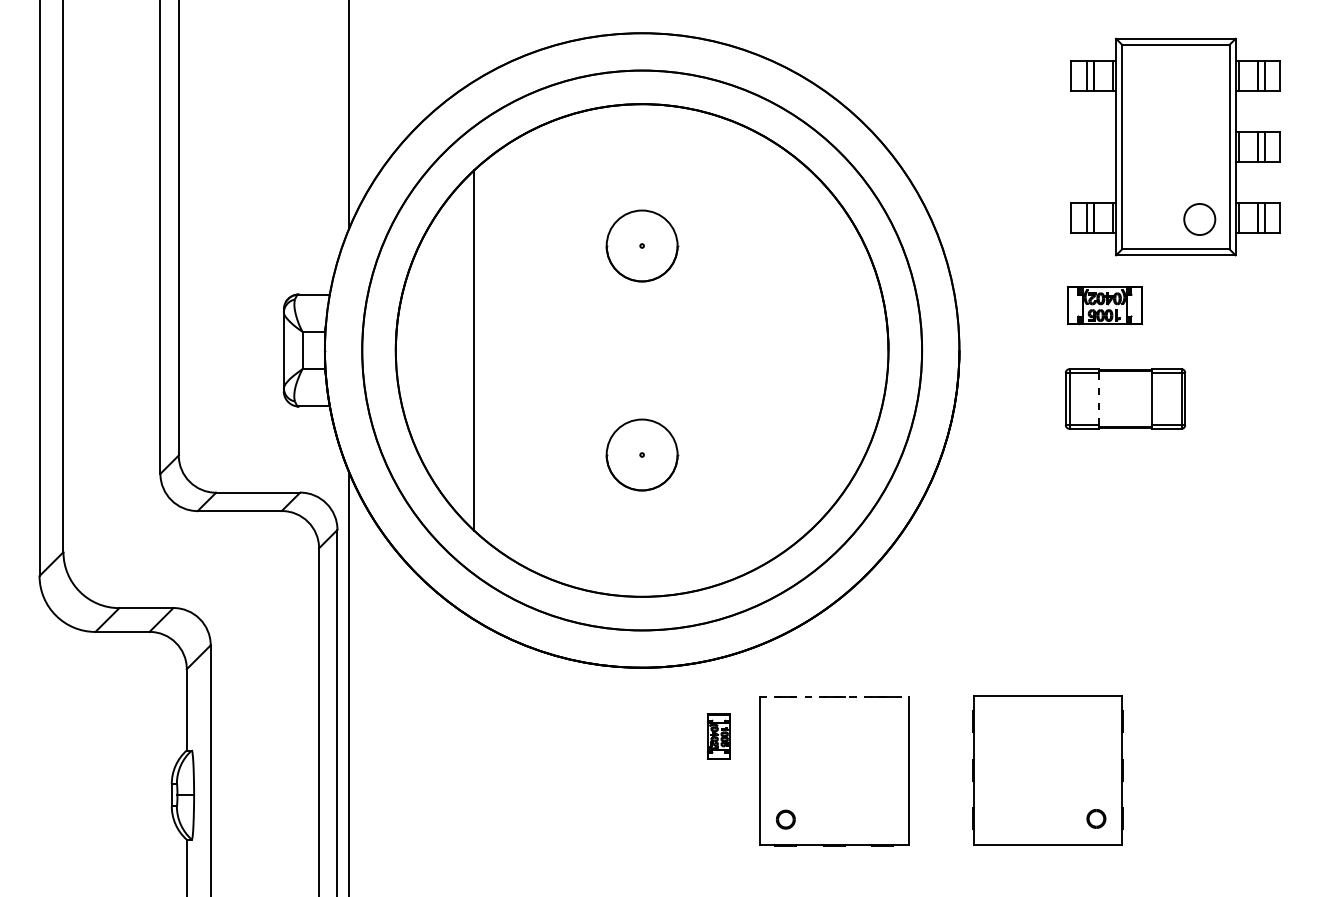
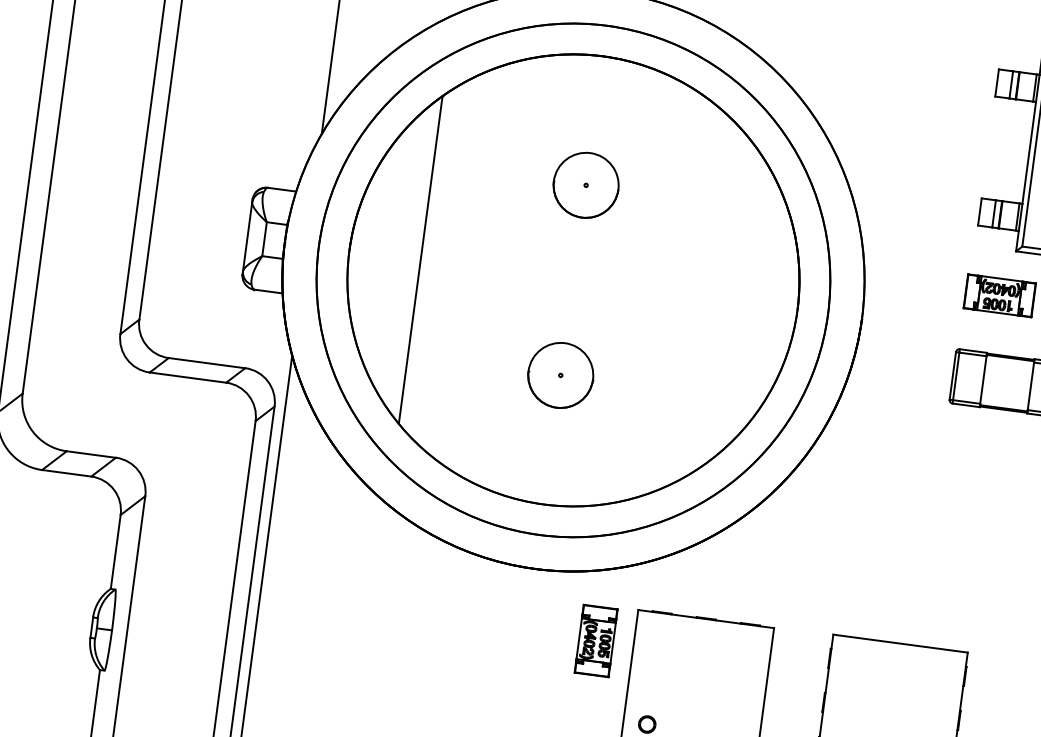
line: (1099, 398) -> (983, 379), dashed -> solid
line: (834, 697) -> (706, 619), dashed -> solid
part: (718, 736) -> (596, 640), size x1.67

